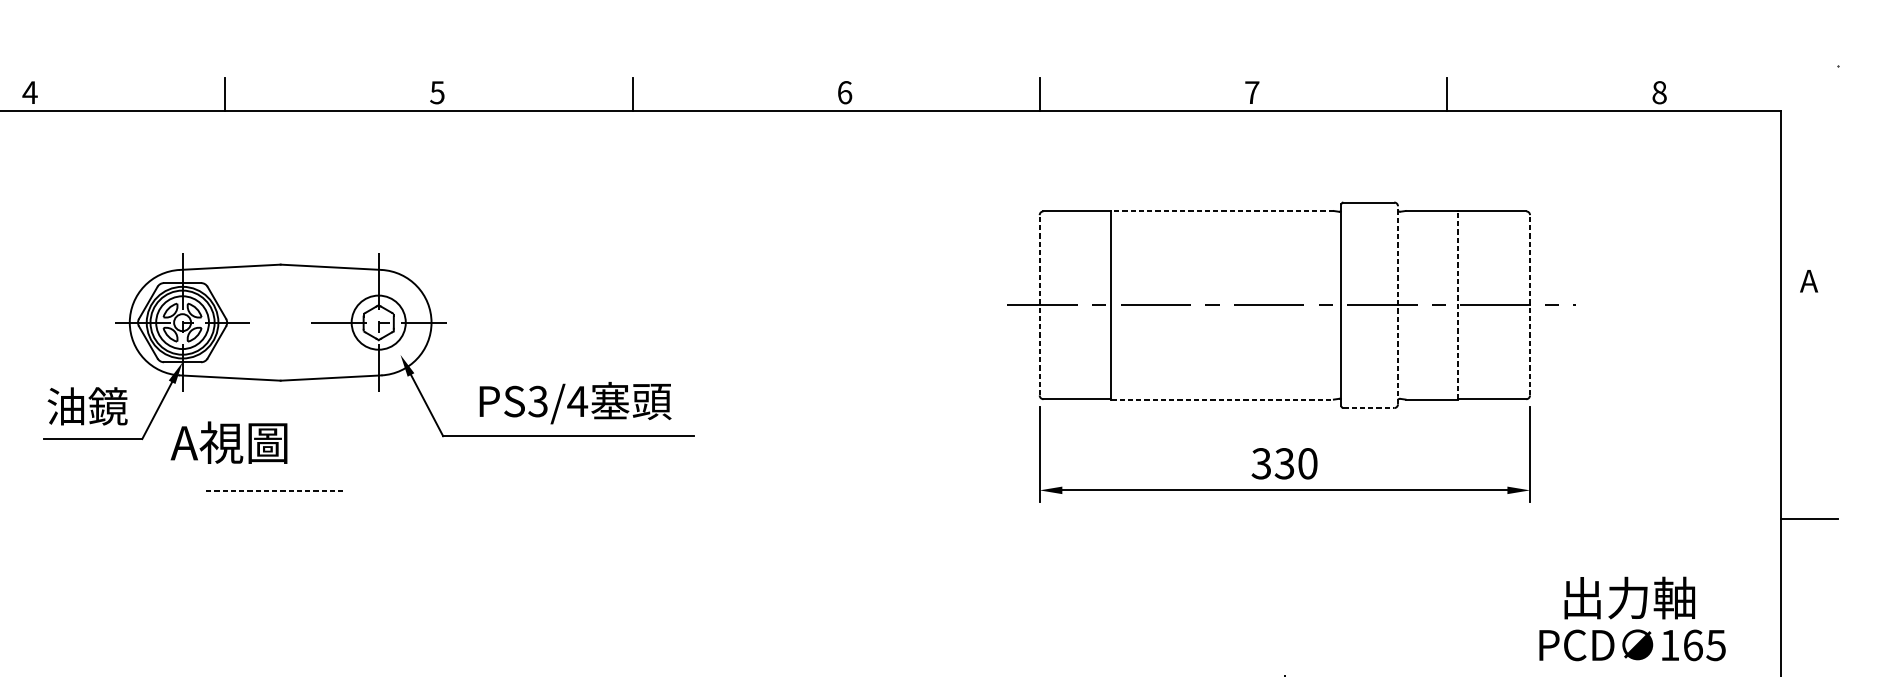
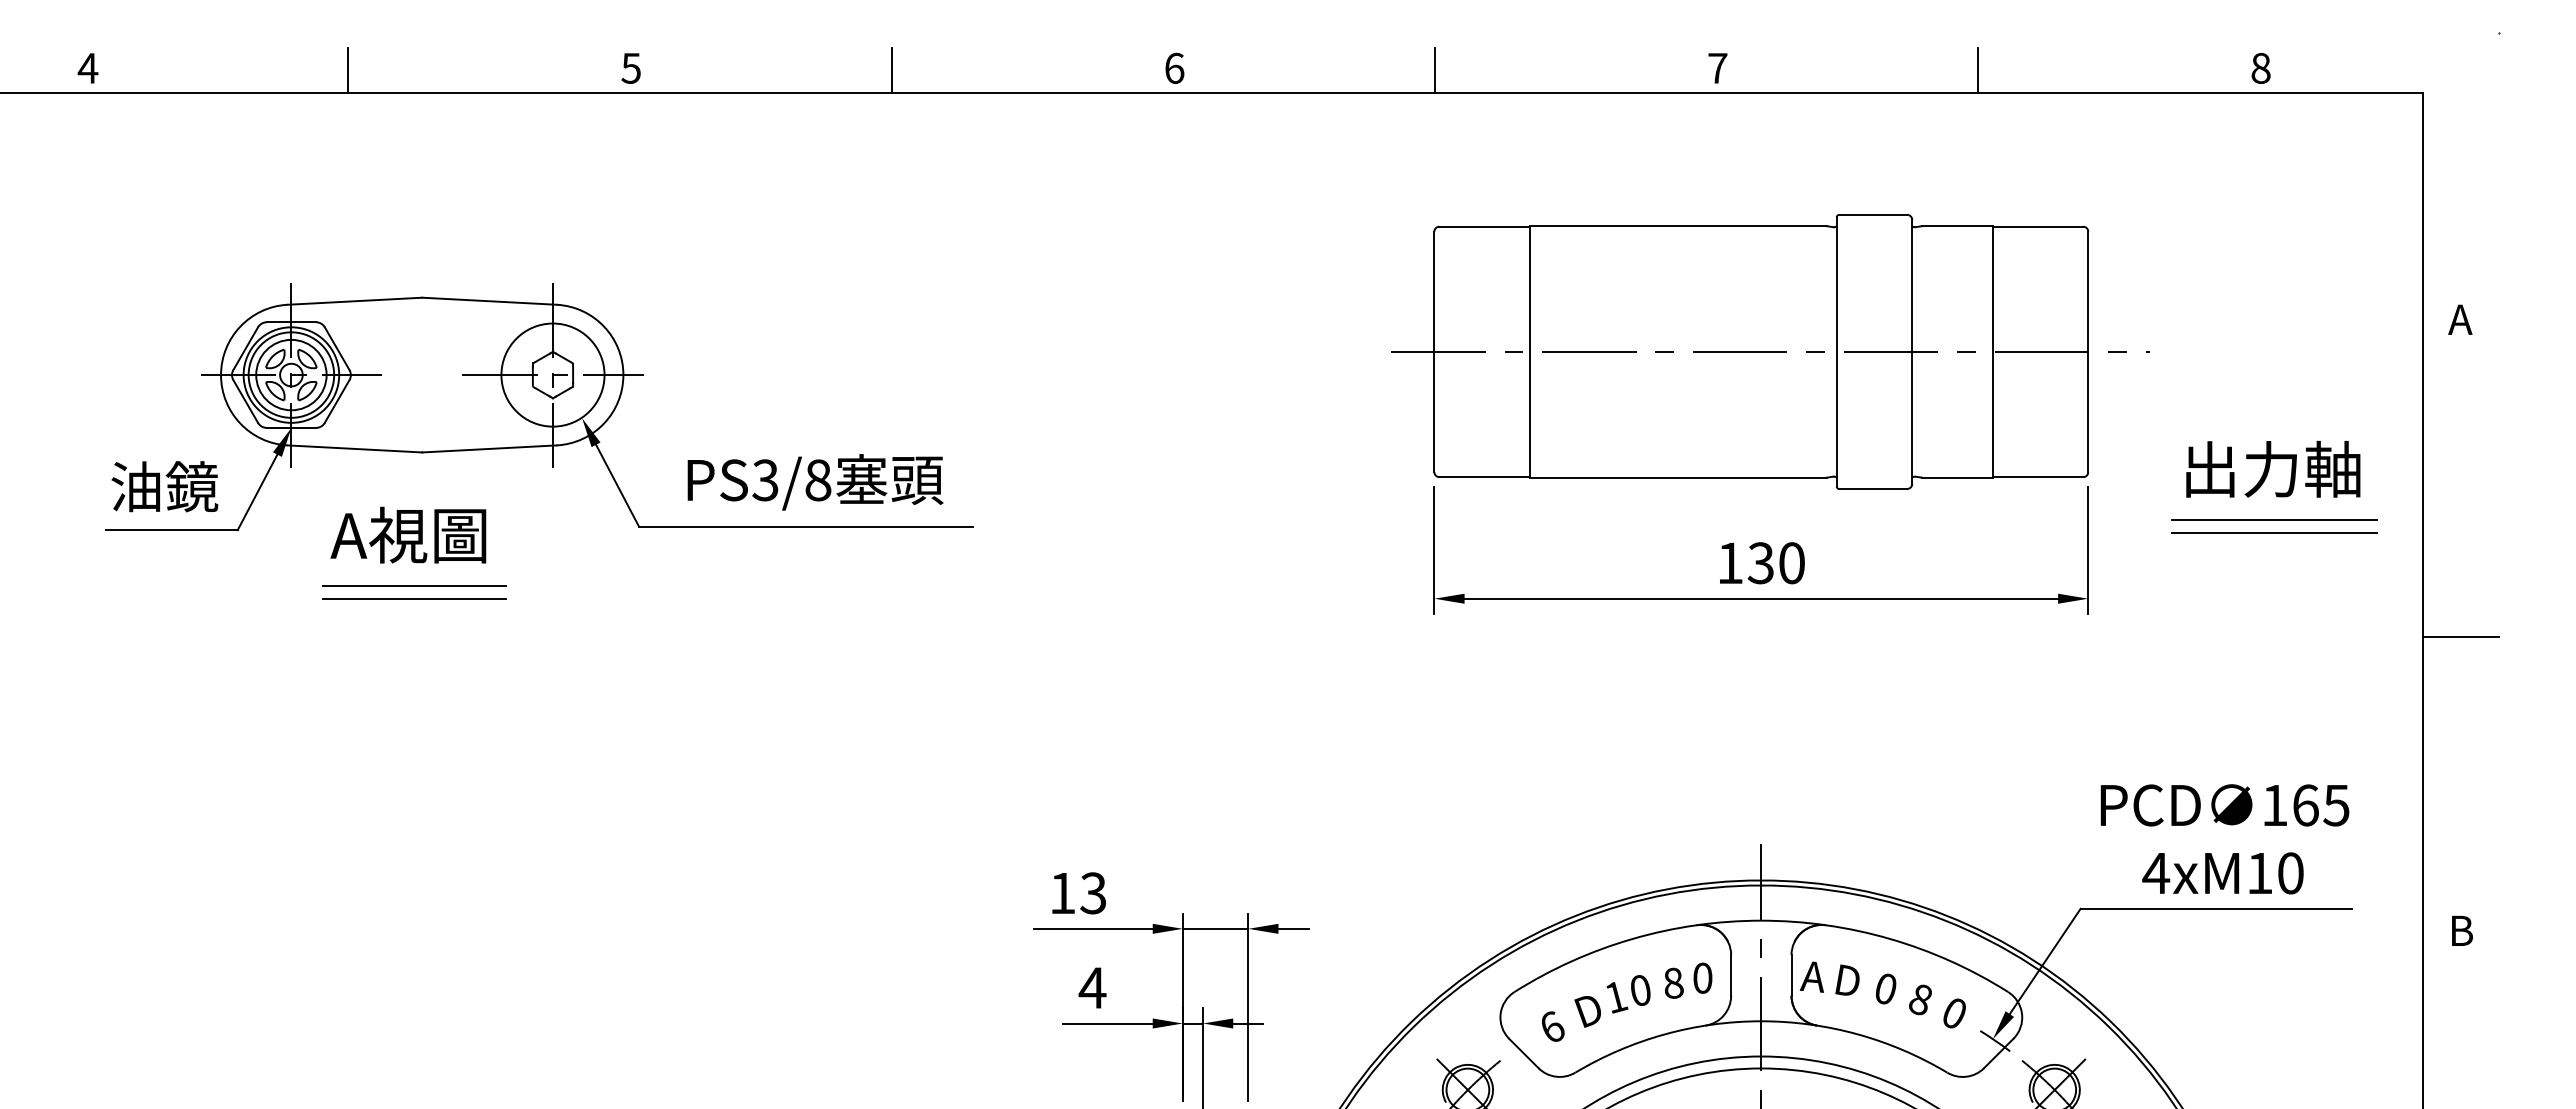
line: (1222, 211) -> (1677, 226), dashed -> solid
line: (1039, 304) -> (1434, 351), dashed -> solid
line: (1398, 304) -> (1912, 351), dashed -> solid
line: (1458, 304) -> (1992, 351), dashed -> solid
line: (1530, 304) -> (2088, 351), dashed -> solid
circle: (378, 322) -> (552, 374), size x1.43
line: (1222, 399) -> (1678, 477), dashed -> solid
text: (577, 401) -> (818, 480), PS3/4 -> PS3/8
line: (1368, 408) -> (1873, 489), dashed -> solid
line: (1669, 431) -> (2274, 520), added
line: (1669, 441) -> (2274, 533), added
text: (229, 442) -> (408, 534), moved
text: (1261, 463) -> (1729, 563), 330 -> 130
line: (274, 481) -> (413, 586), added
line: (274, 490) -> (414, 599), dashed -> solid
text: (1629, 598) -> (2273, 469), moved

